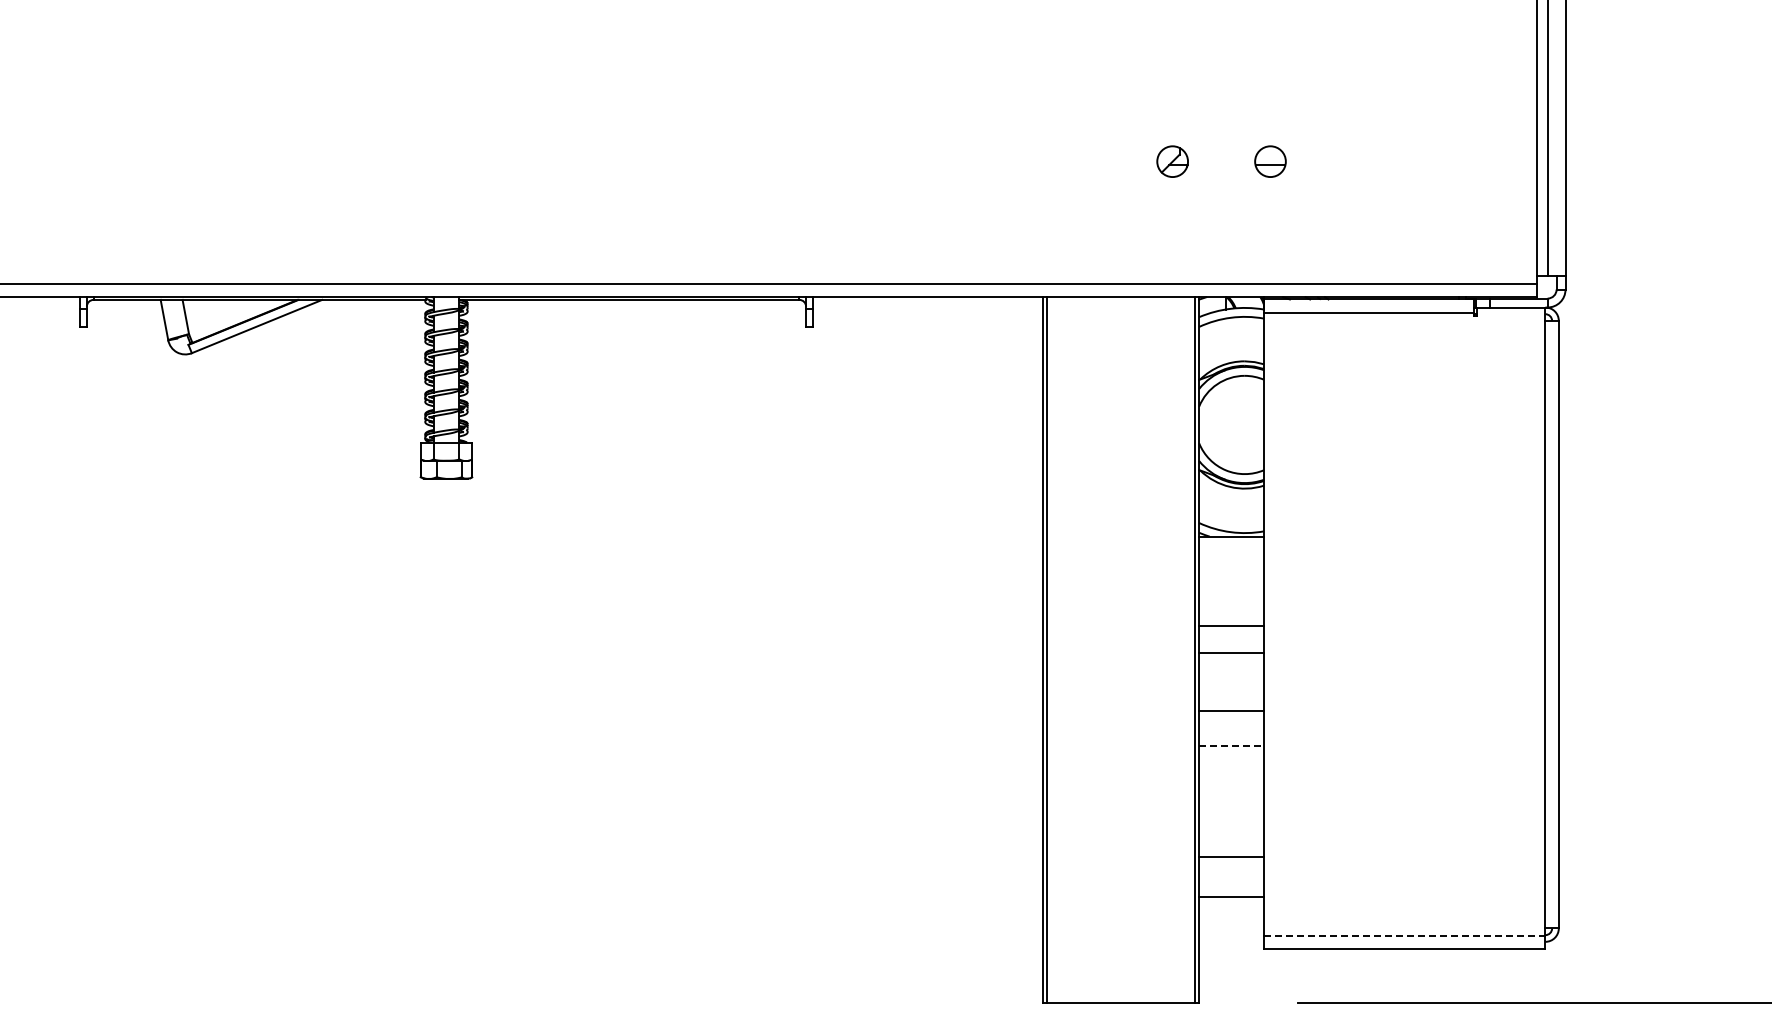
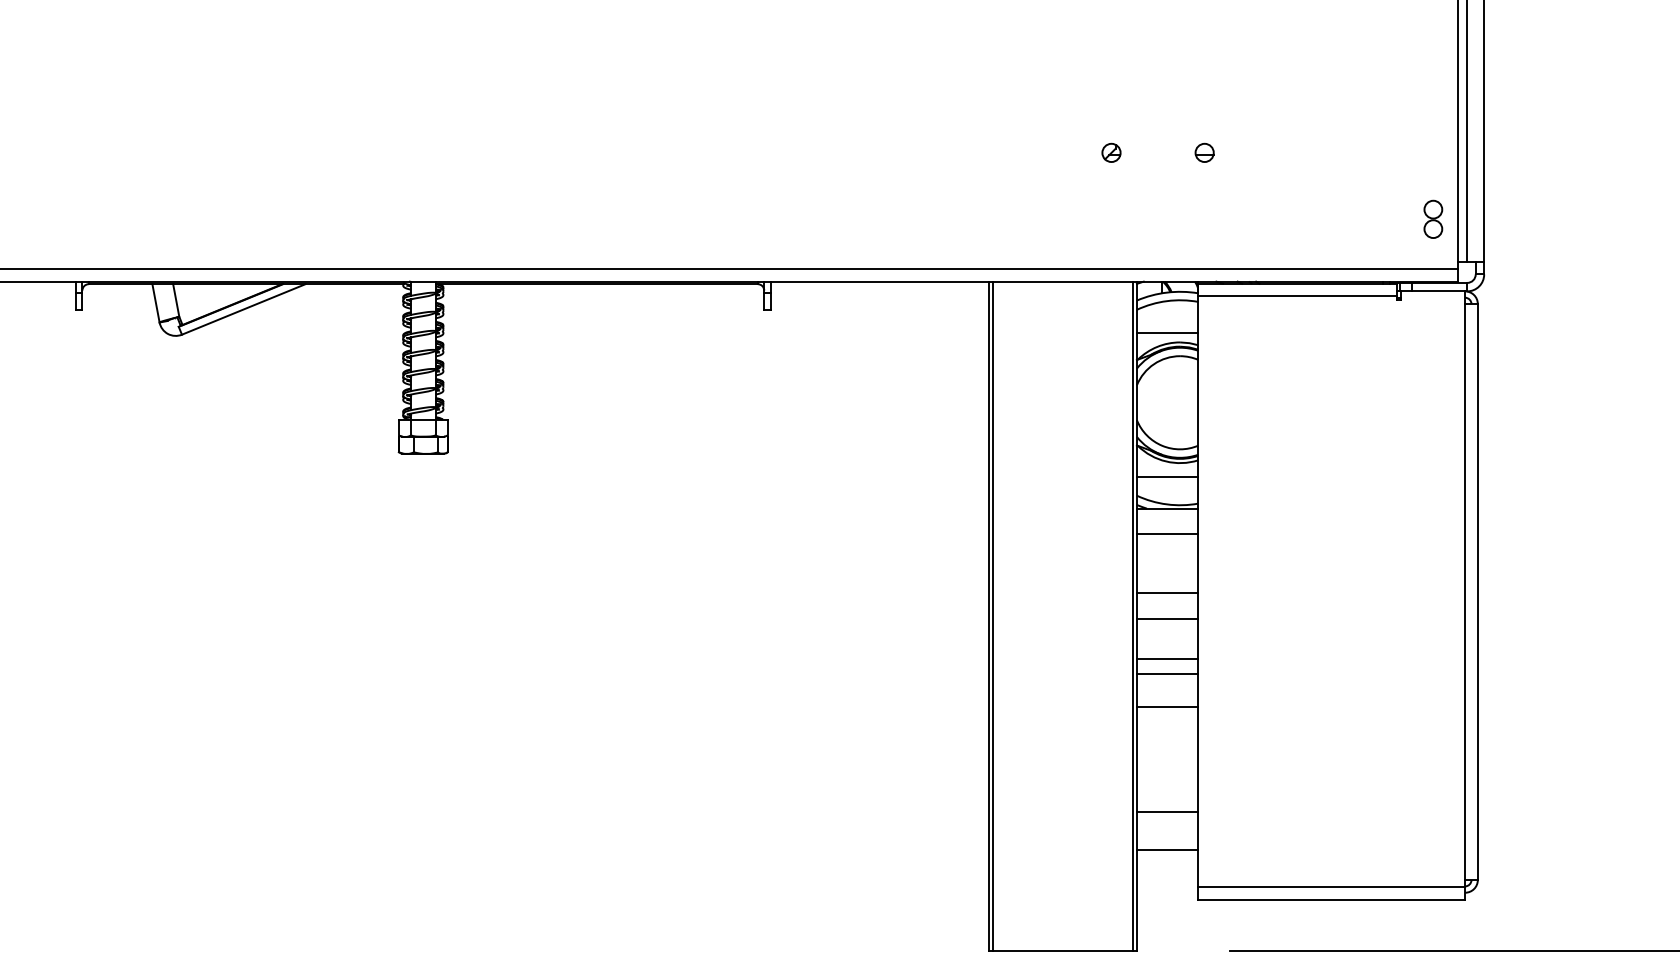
part: (1171, 160) -> (1110, 152), size x0.62
part: (1270, 160) -> (1204, 152), size x0.62
part: (1511, 231) -> (1432, 219), added
line: (1231, 351) -> (1167, 333), added
line: (1231, 503) -> (1167, 477), added
line: (1231, 563) -> (1167, 534), added
line: (1231, 695) -> (1167, 659), added
line: (1232, 745) -> (1168, 706), dashed -> solid
line: (1404, 936) -> (1331, 887), dashed -> solid

